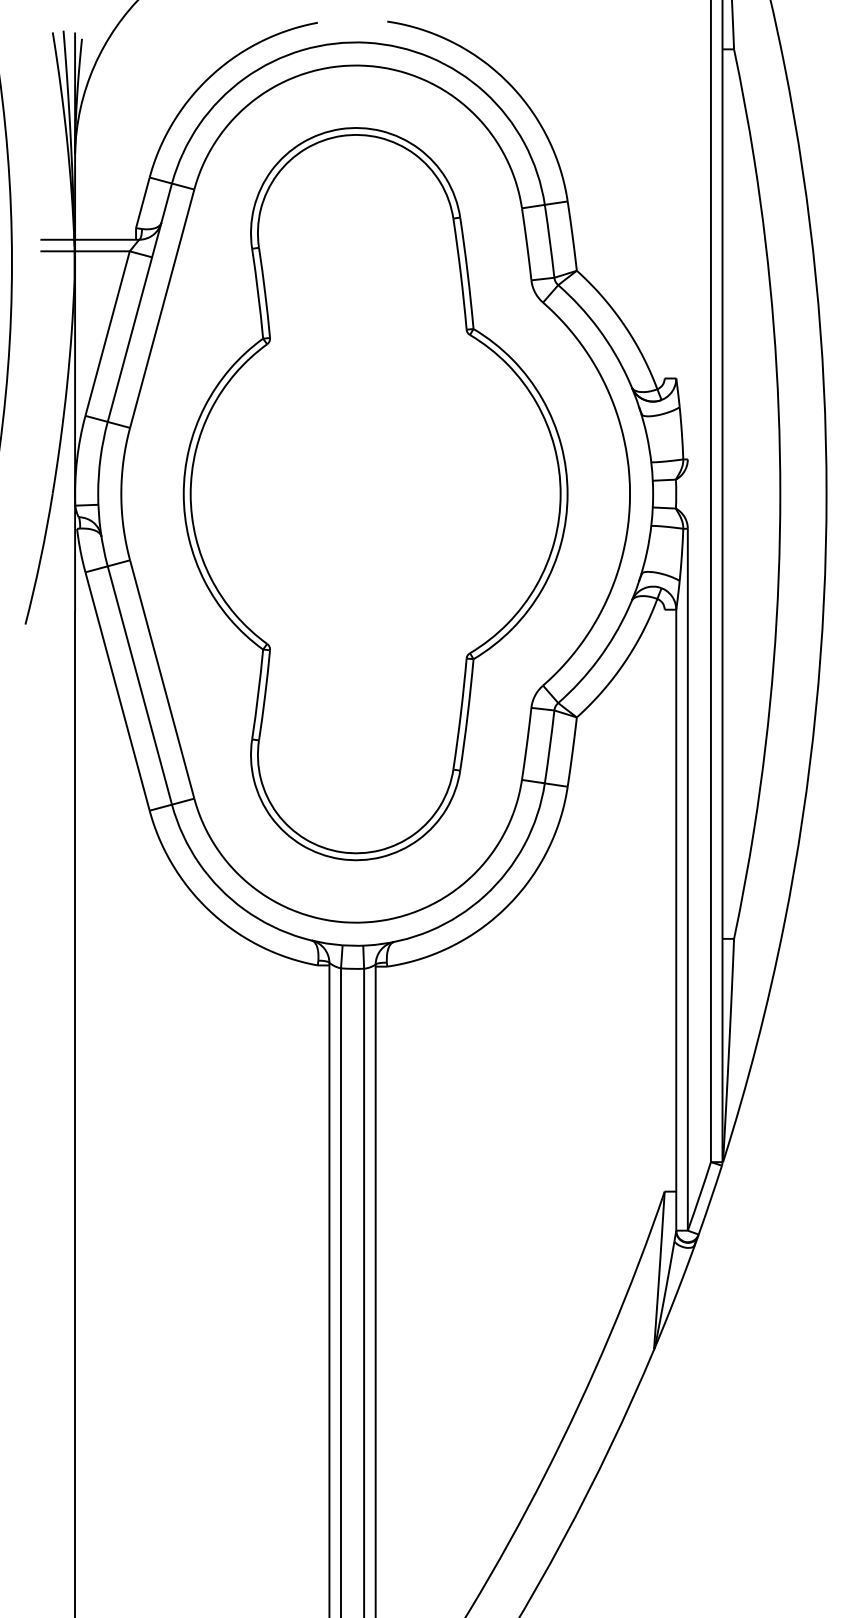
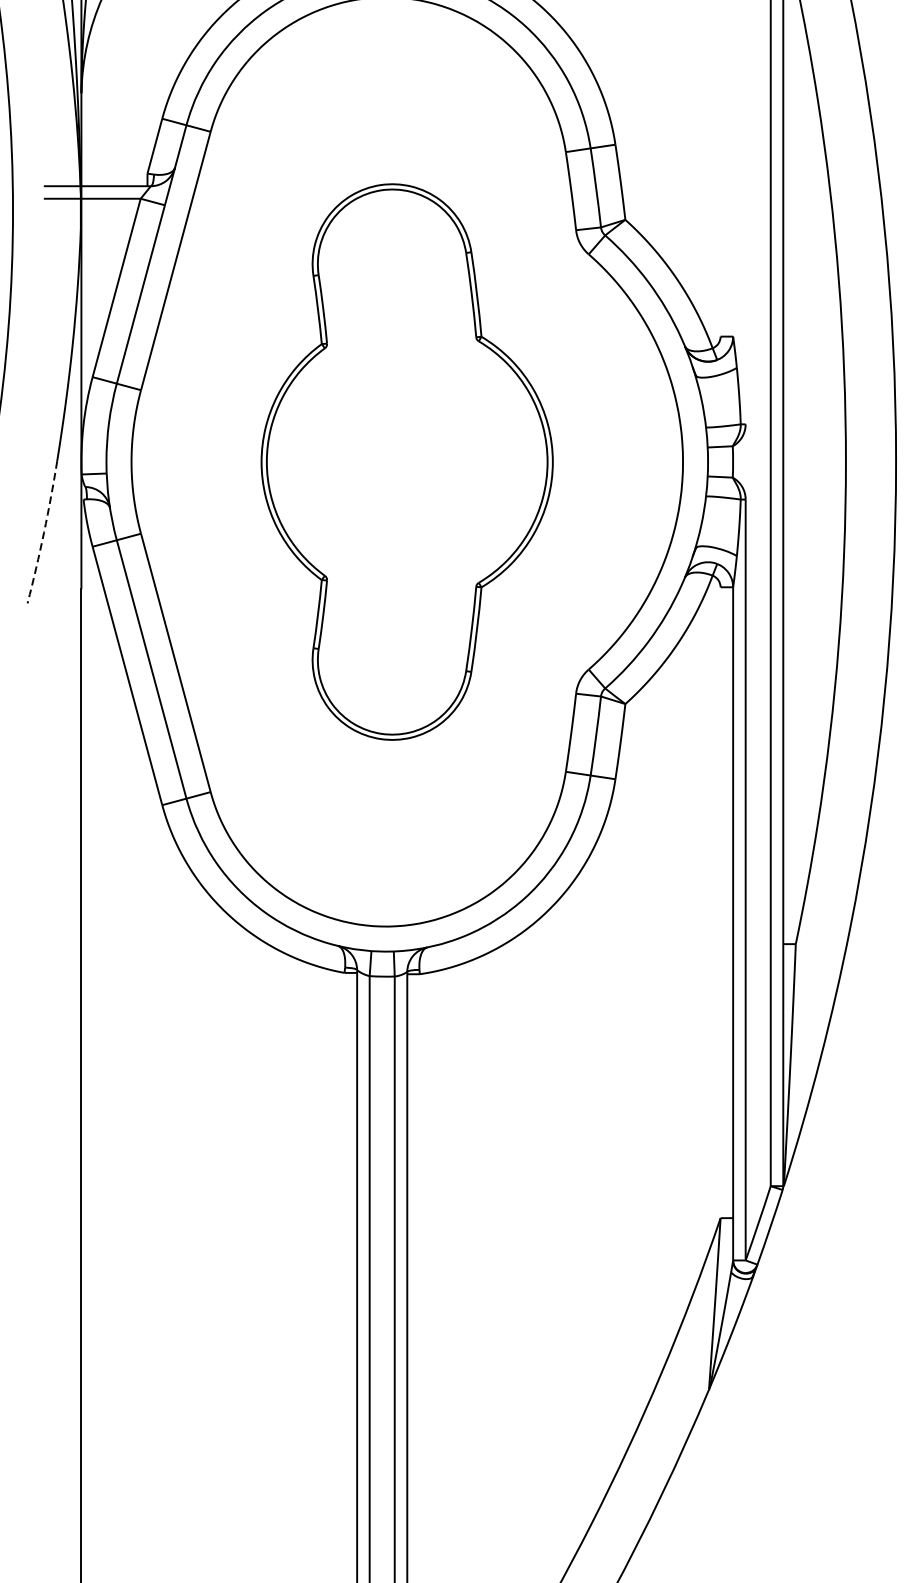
part: (375, 494) -> (407, 462), size x0.7
arc: (40, 559) -> (43, 532), solid -> dashed

